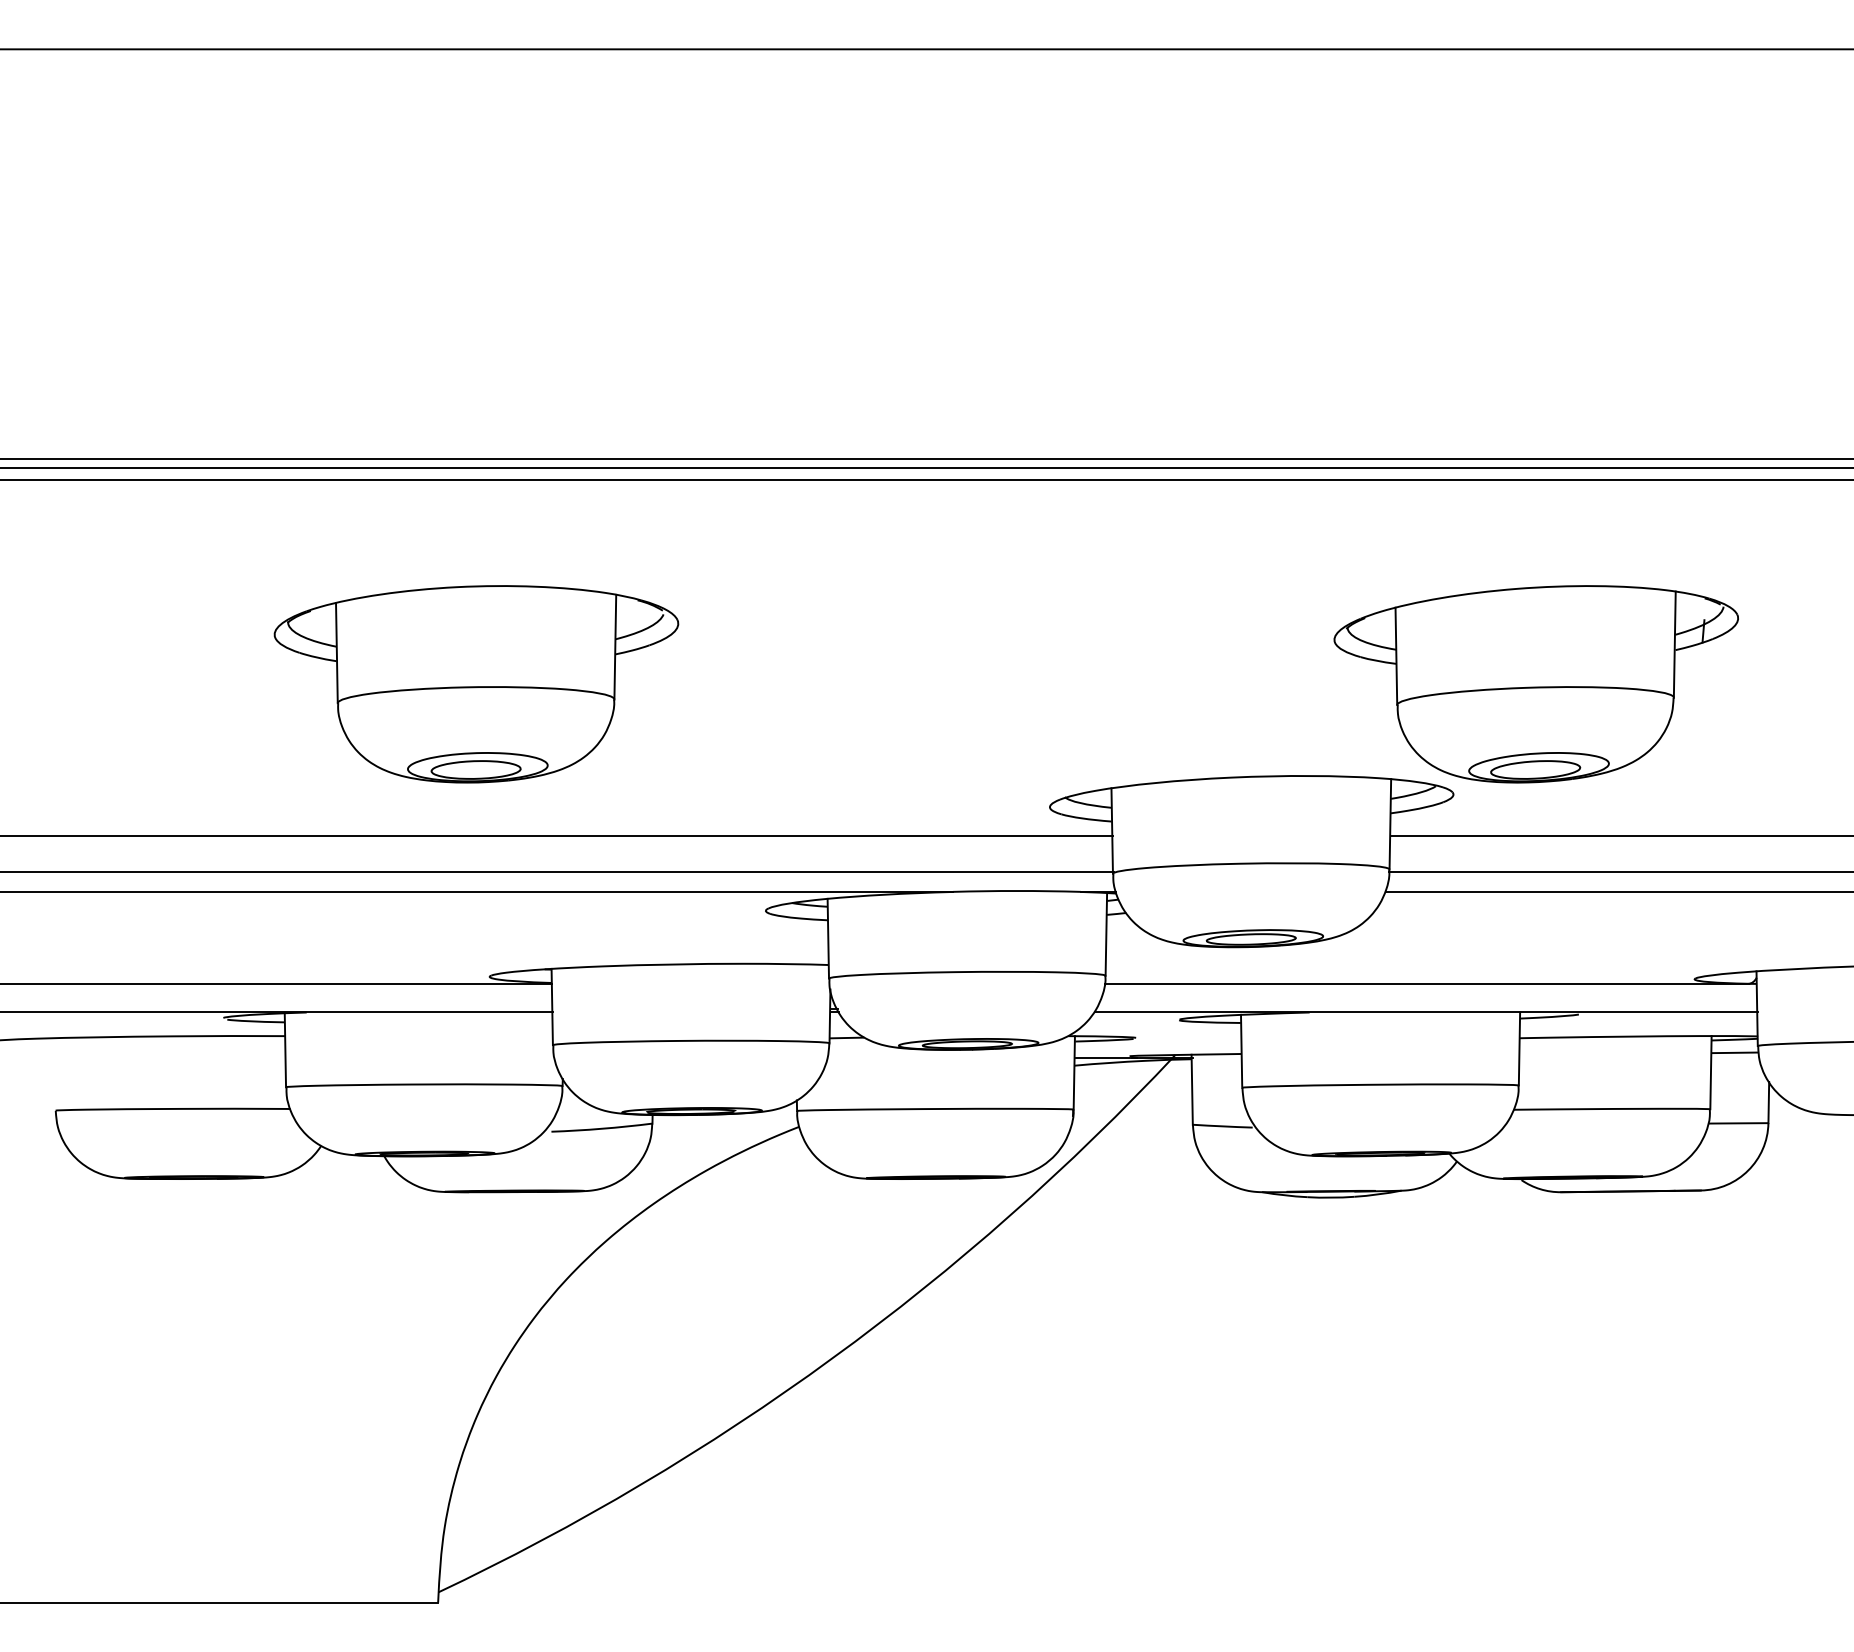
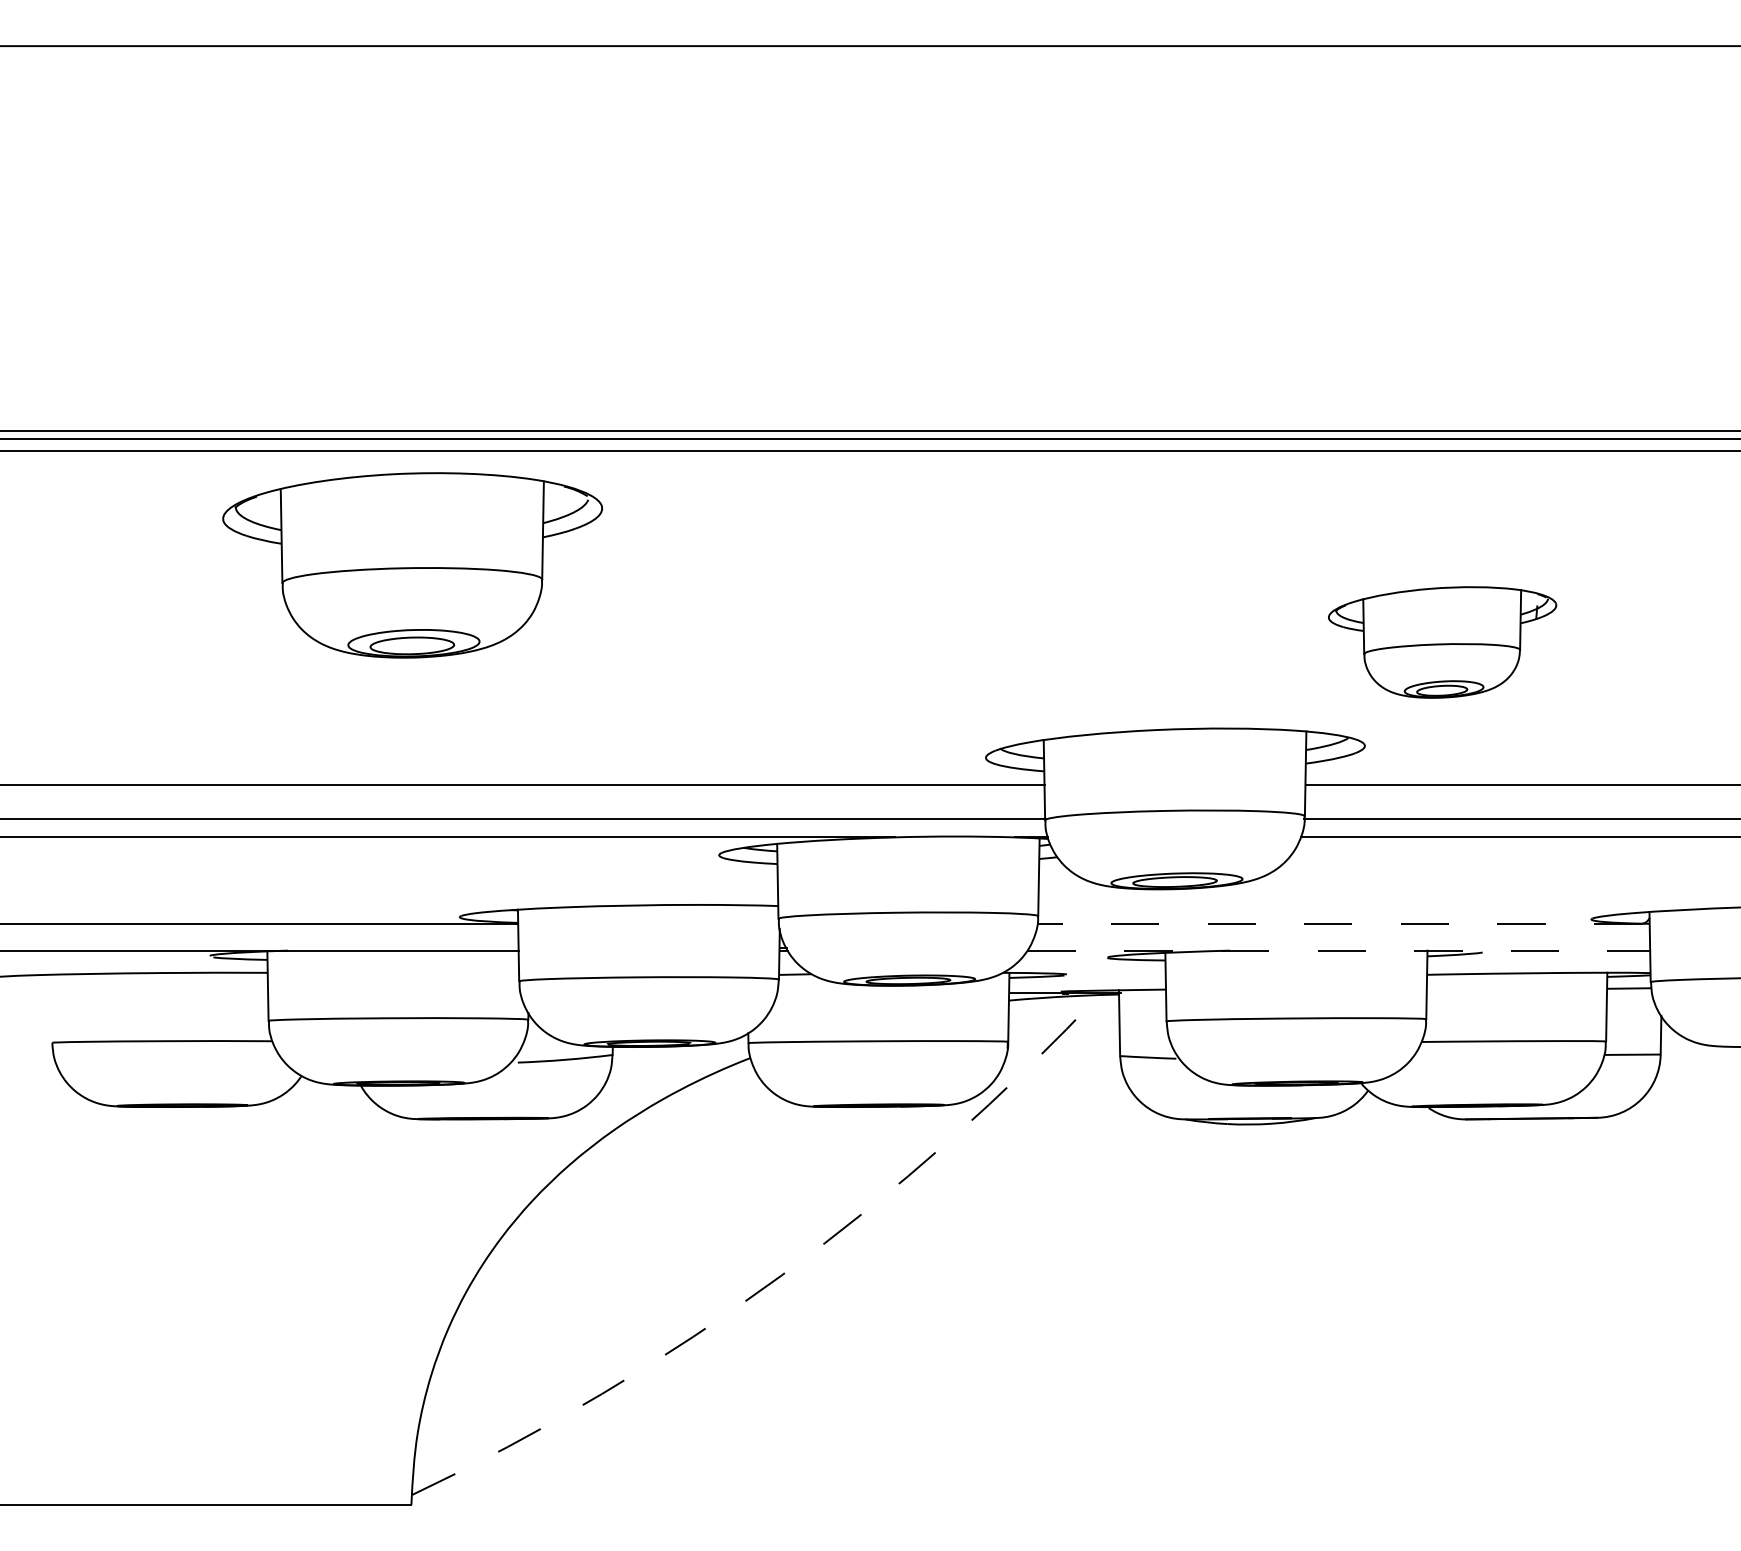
part: (476, 684) -> (412, 565), moved
part: (1535, 684) -> (1441, 642), size x0.6
line: (1427, 983) -> (1340, 923), solid -> dashed
line: (1426, 1012) -> (1339, 950), solid -> dashed
arc: (832, 1358) -> (781, 1275), solid -> dashed

